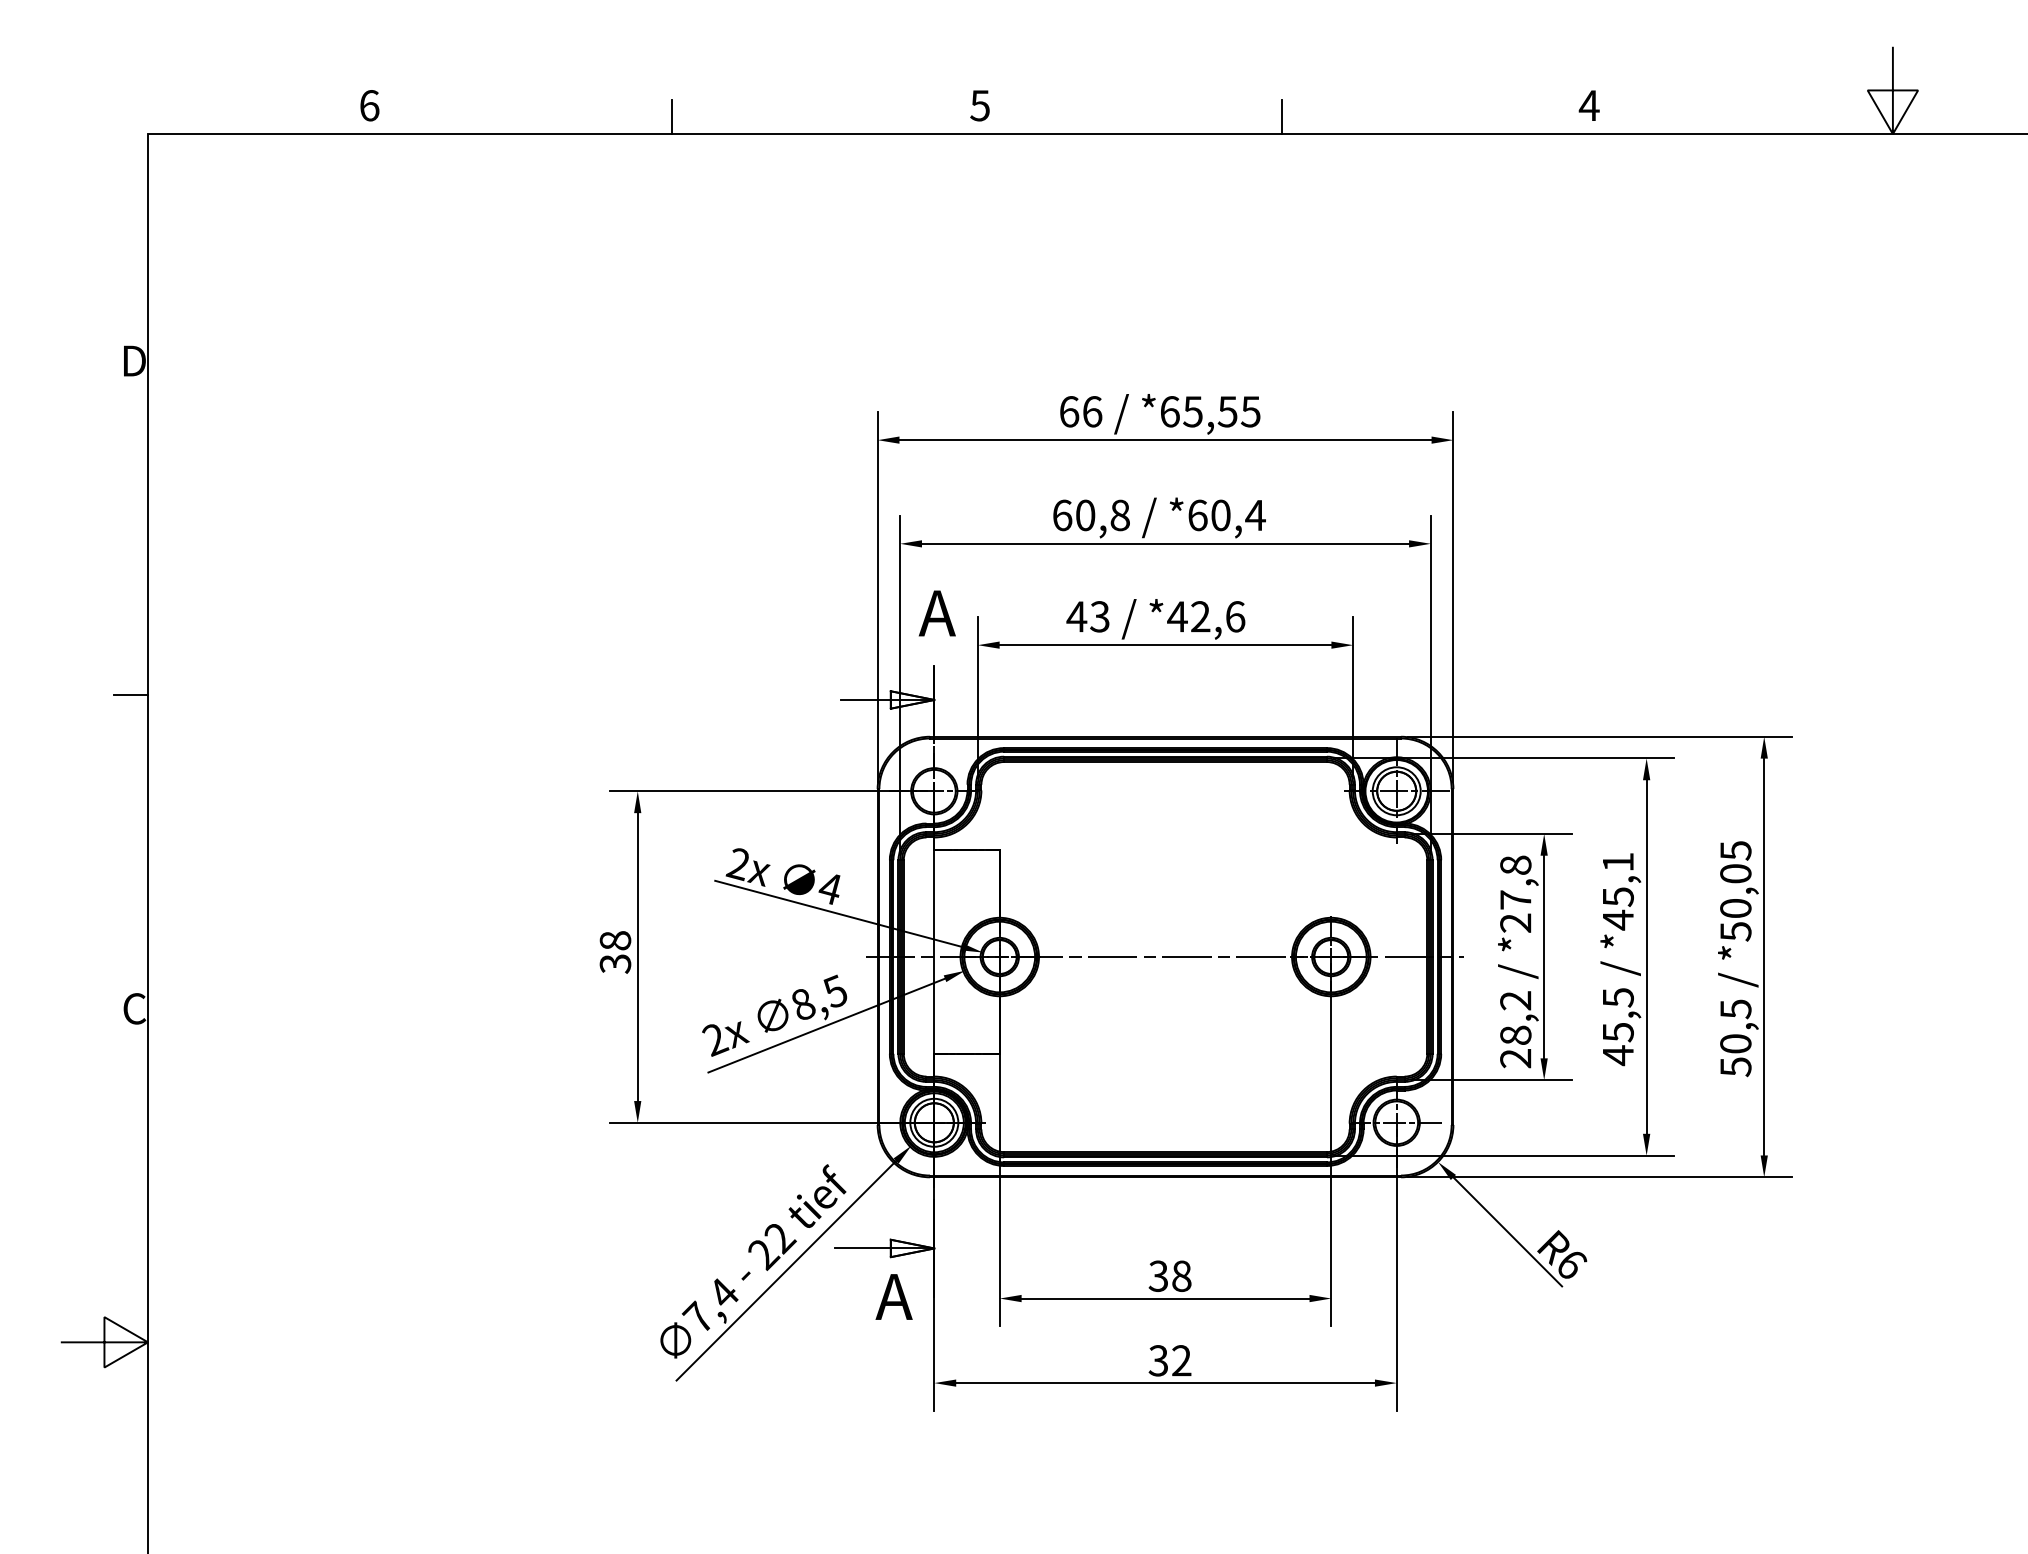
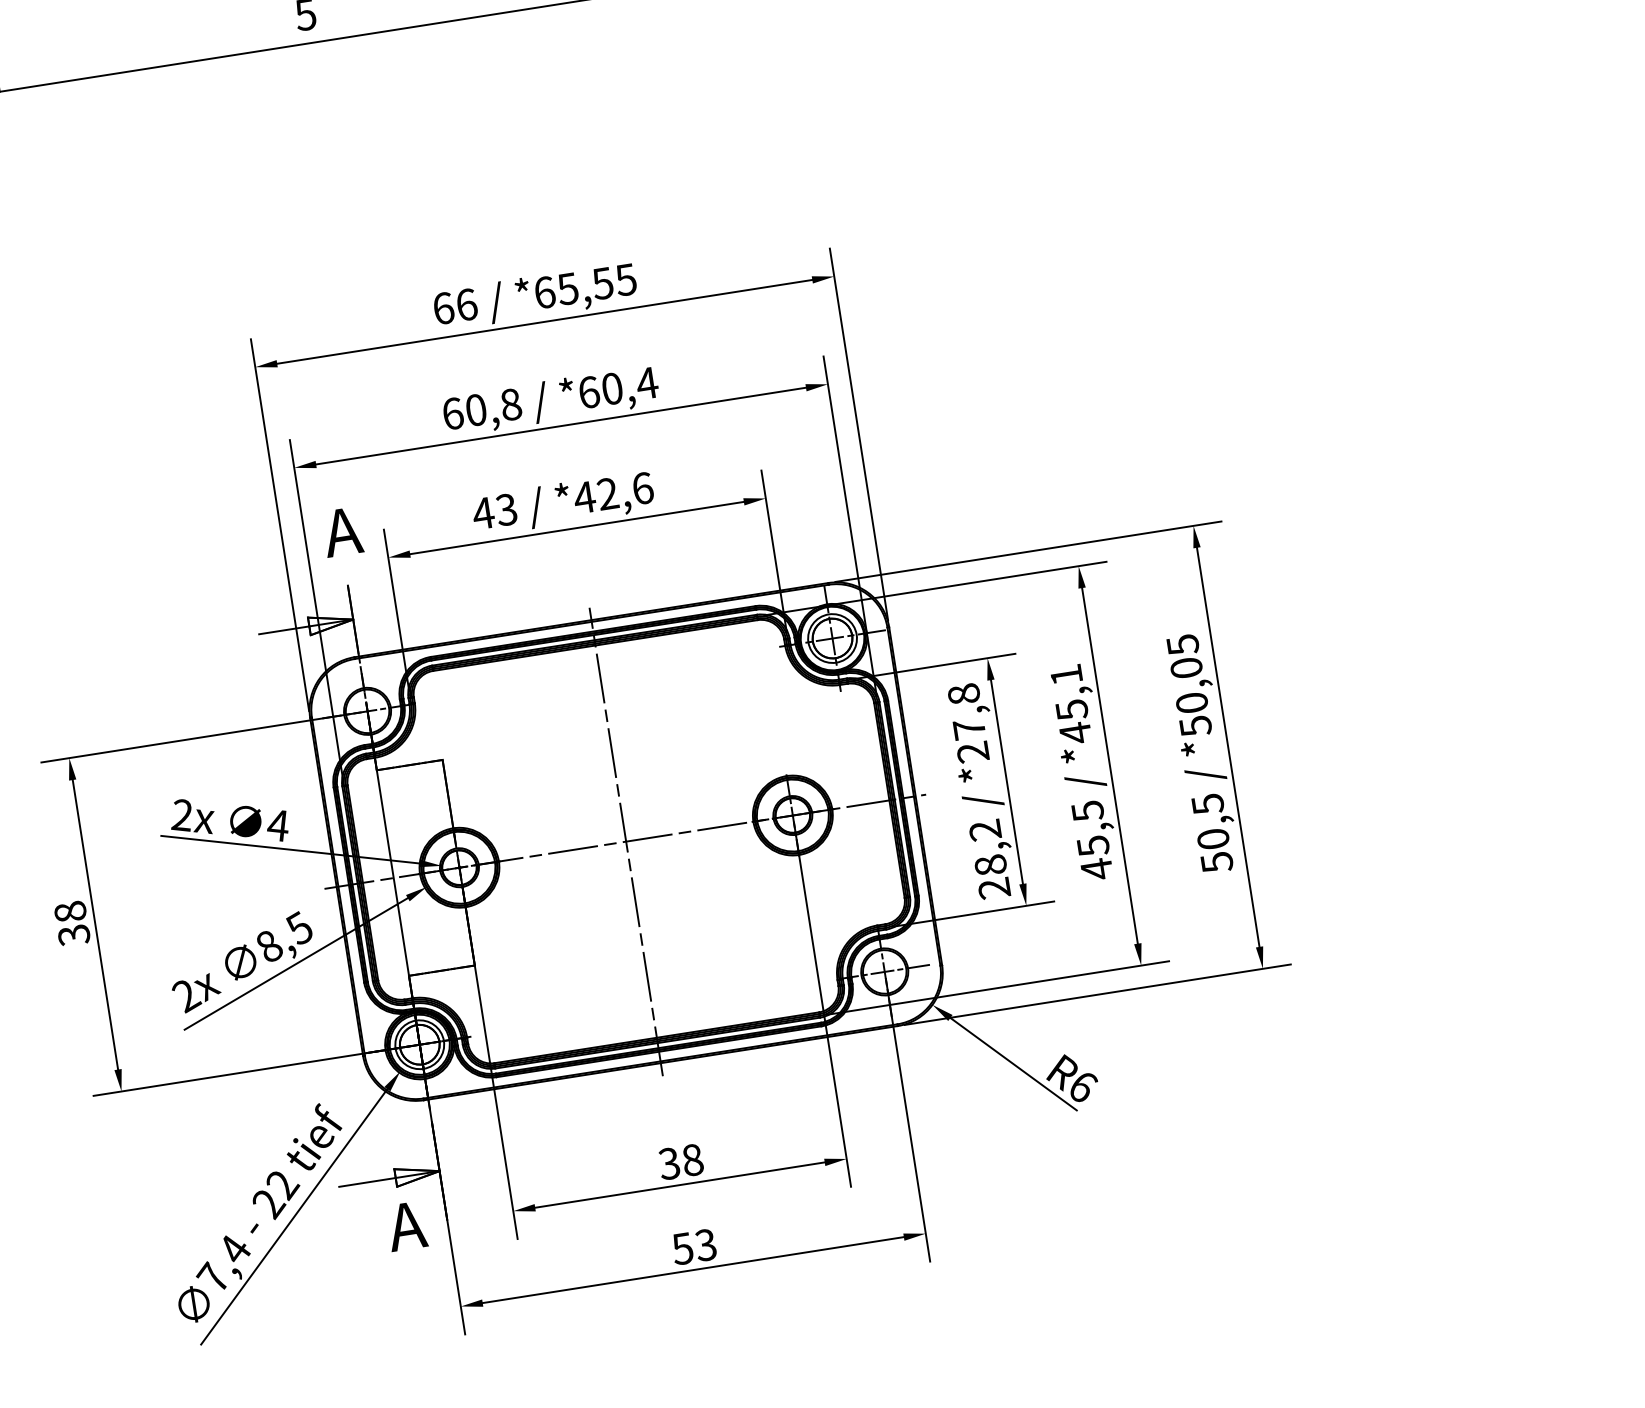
line: (1165, 957) -> (626, 842), added
text: (1170, 1360) -> (694, 1246), 32 -> 53

